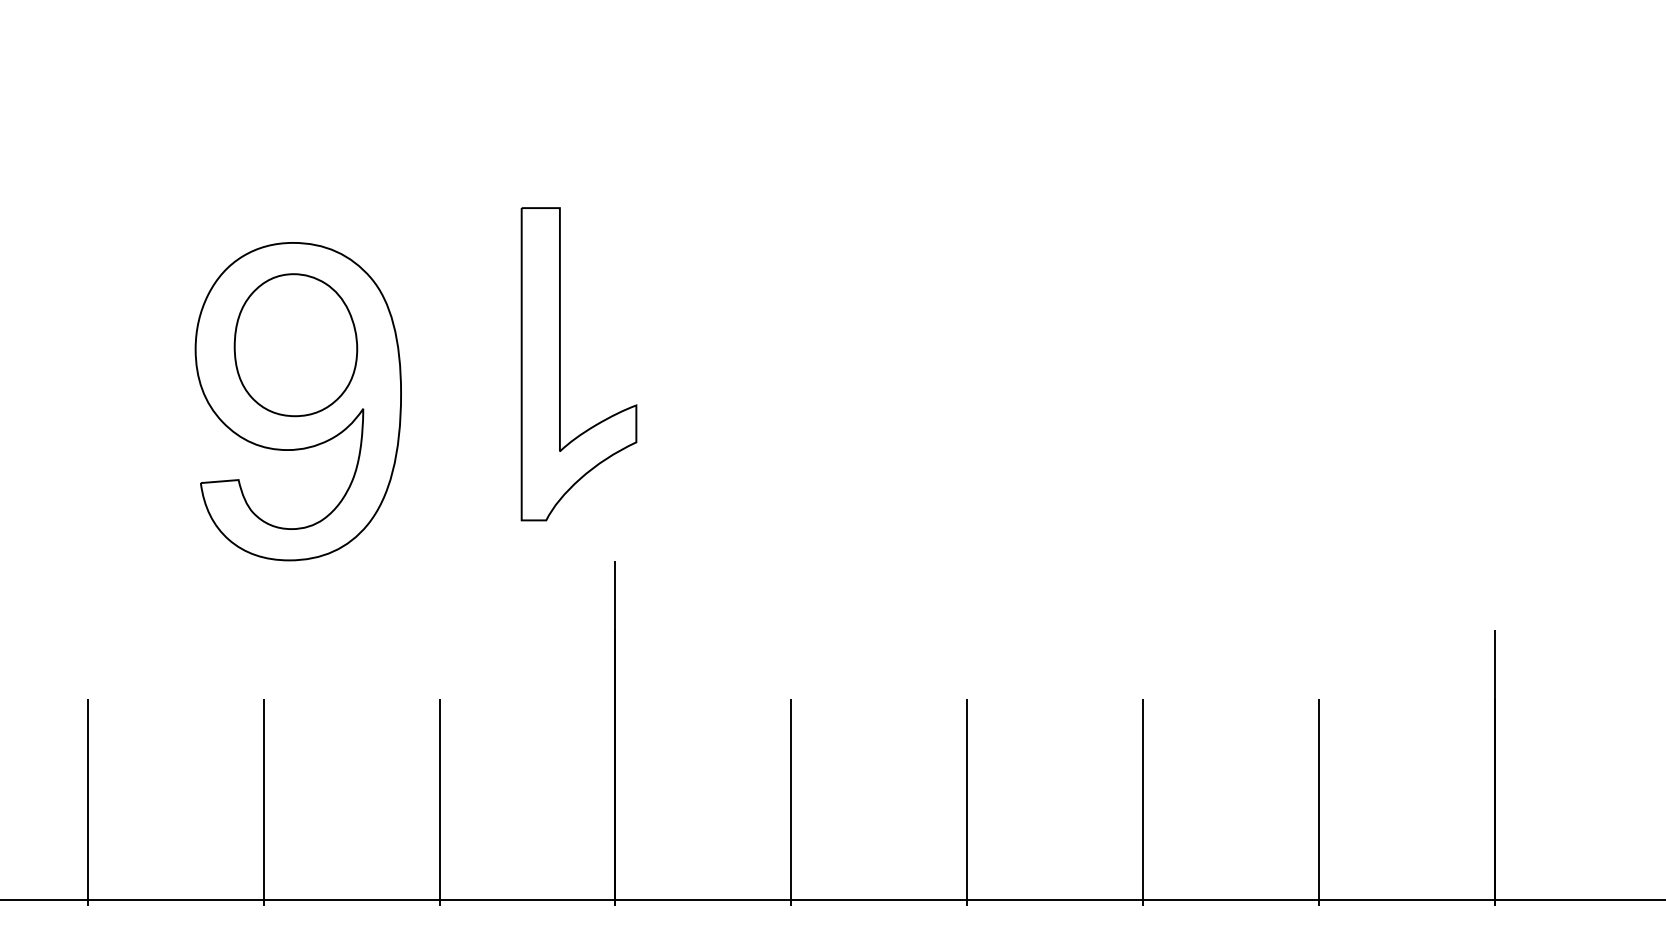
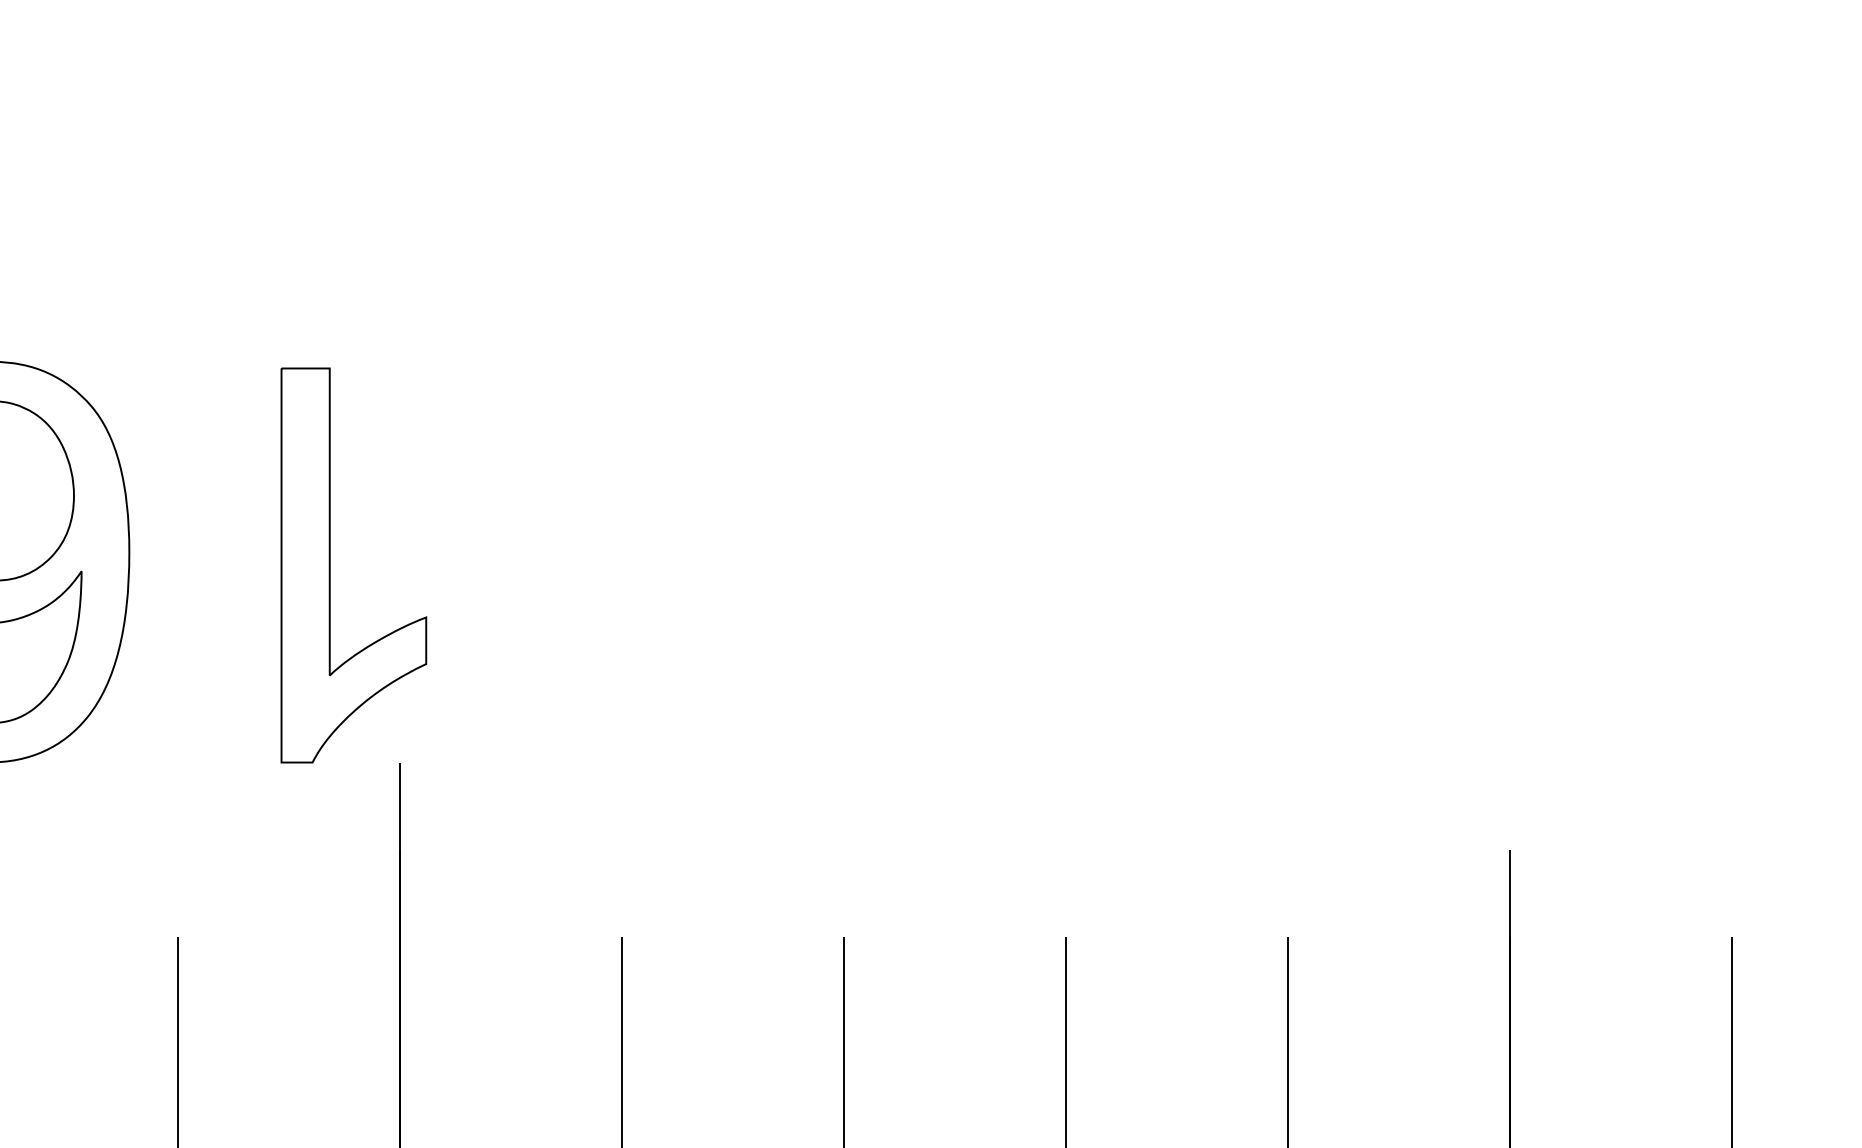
part: (560, 364) -> (330, 565), moved

